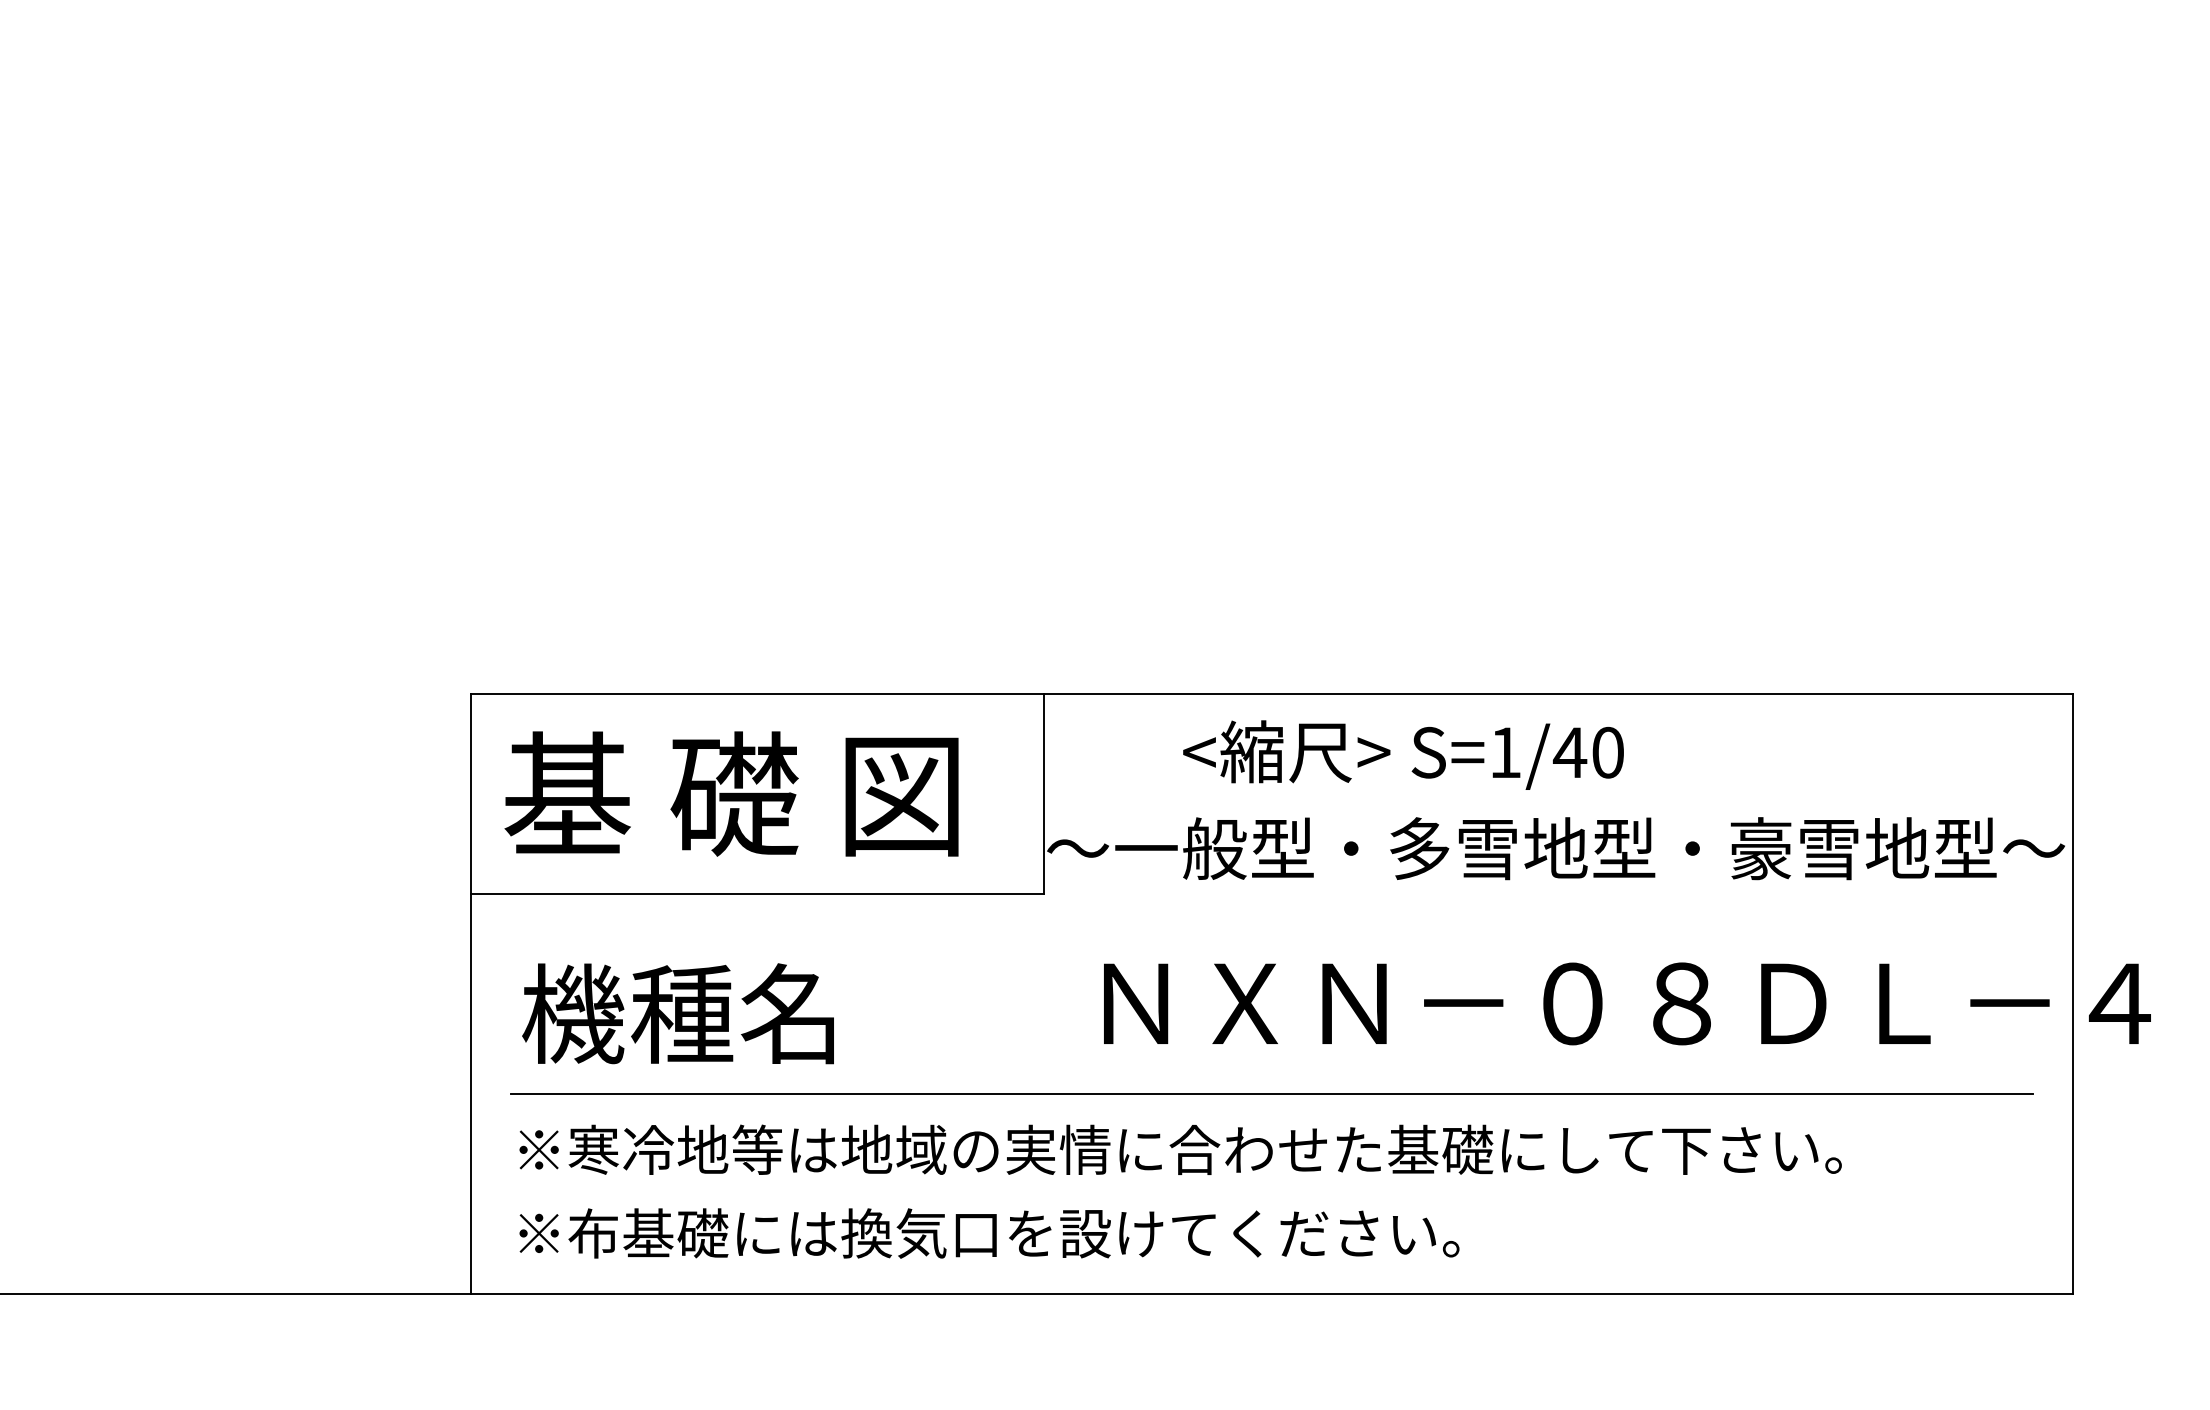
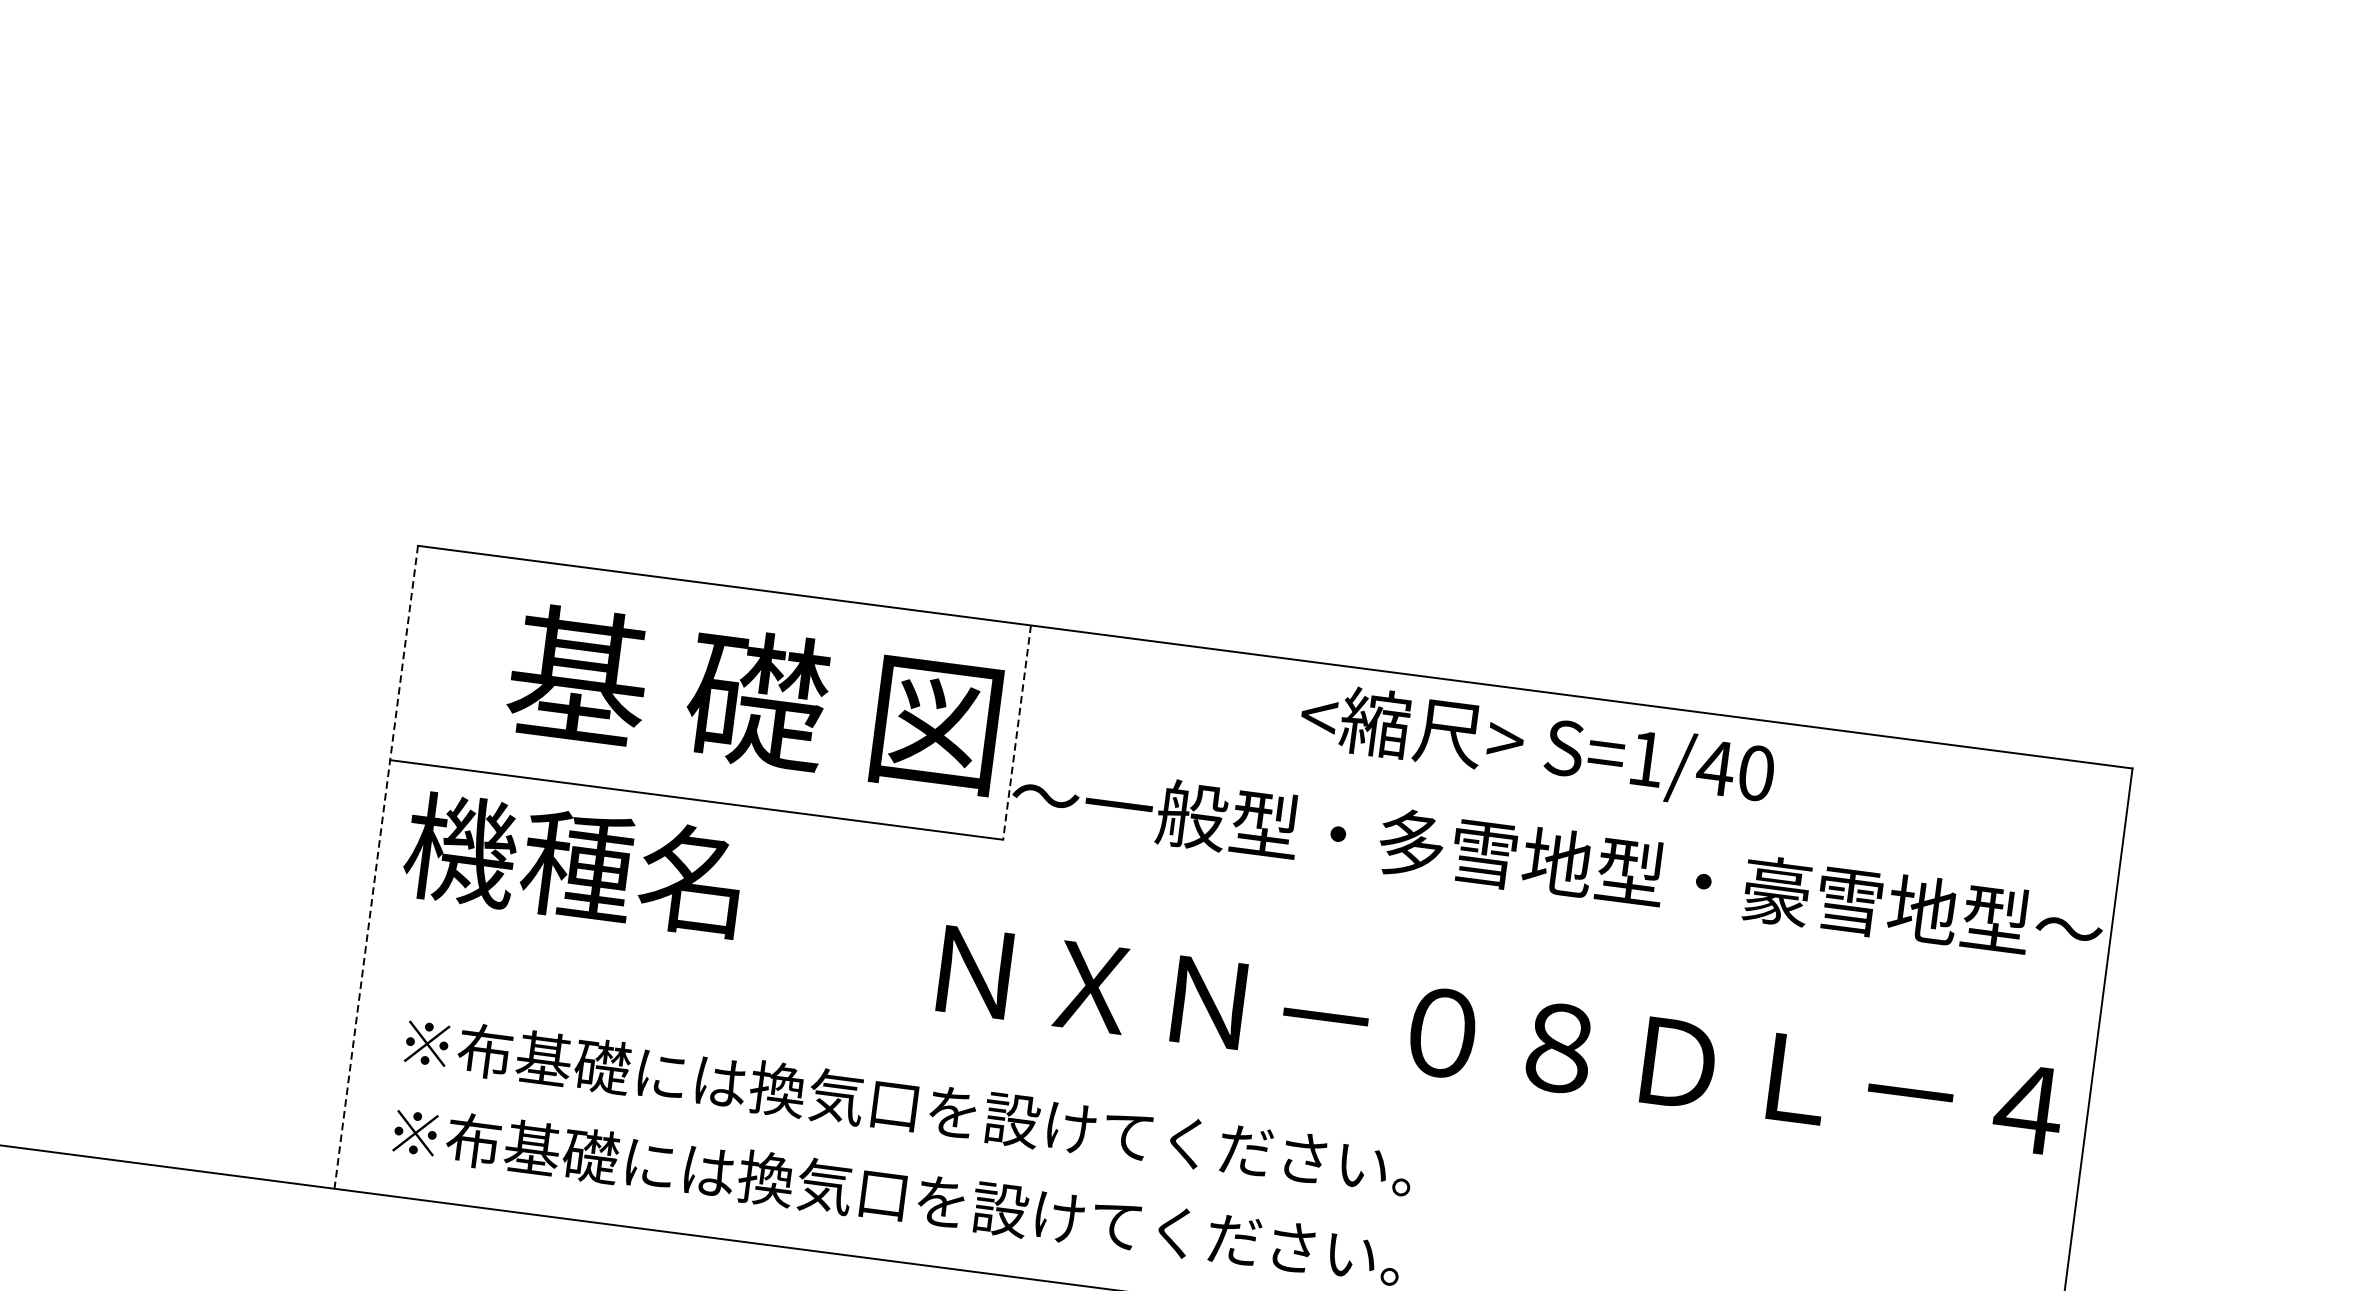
text: (1403, 754) -> (1537, 746), moved
text: (731, 793) -> (754, 698), moved
line: (1043, 794) -> (1016, 733), solid -> dashed
line: (471, 994) -> (376, 868), solid -> dashed
text: (1627, 1003) -> (1501, 1040), moved
text: (677, 1013) -> (572, 864), moved
line: (1272, 1093) -> (1219, 1085), removed
text: (1204, 1149) -> (1139, 1135), ※寒冷地等は地域の実情に合わせた基礎にして下さい。 -> ※布基礎には換気口を設けてください。

